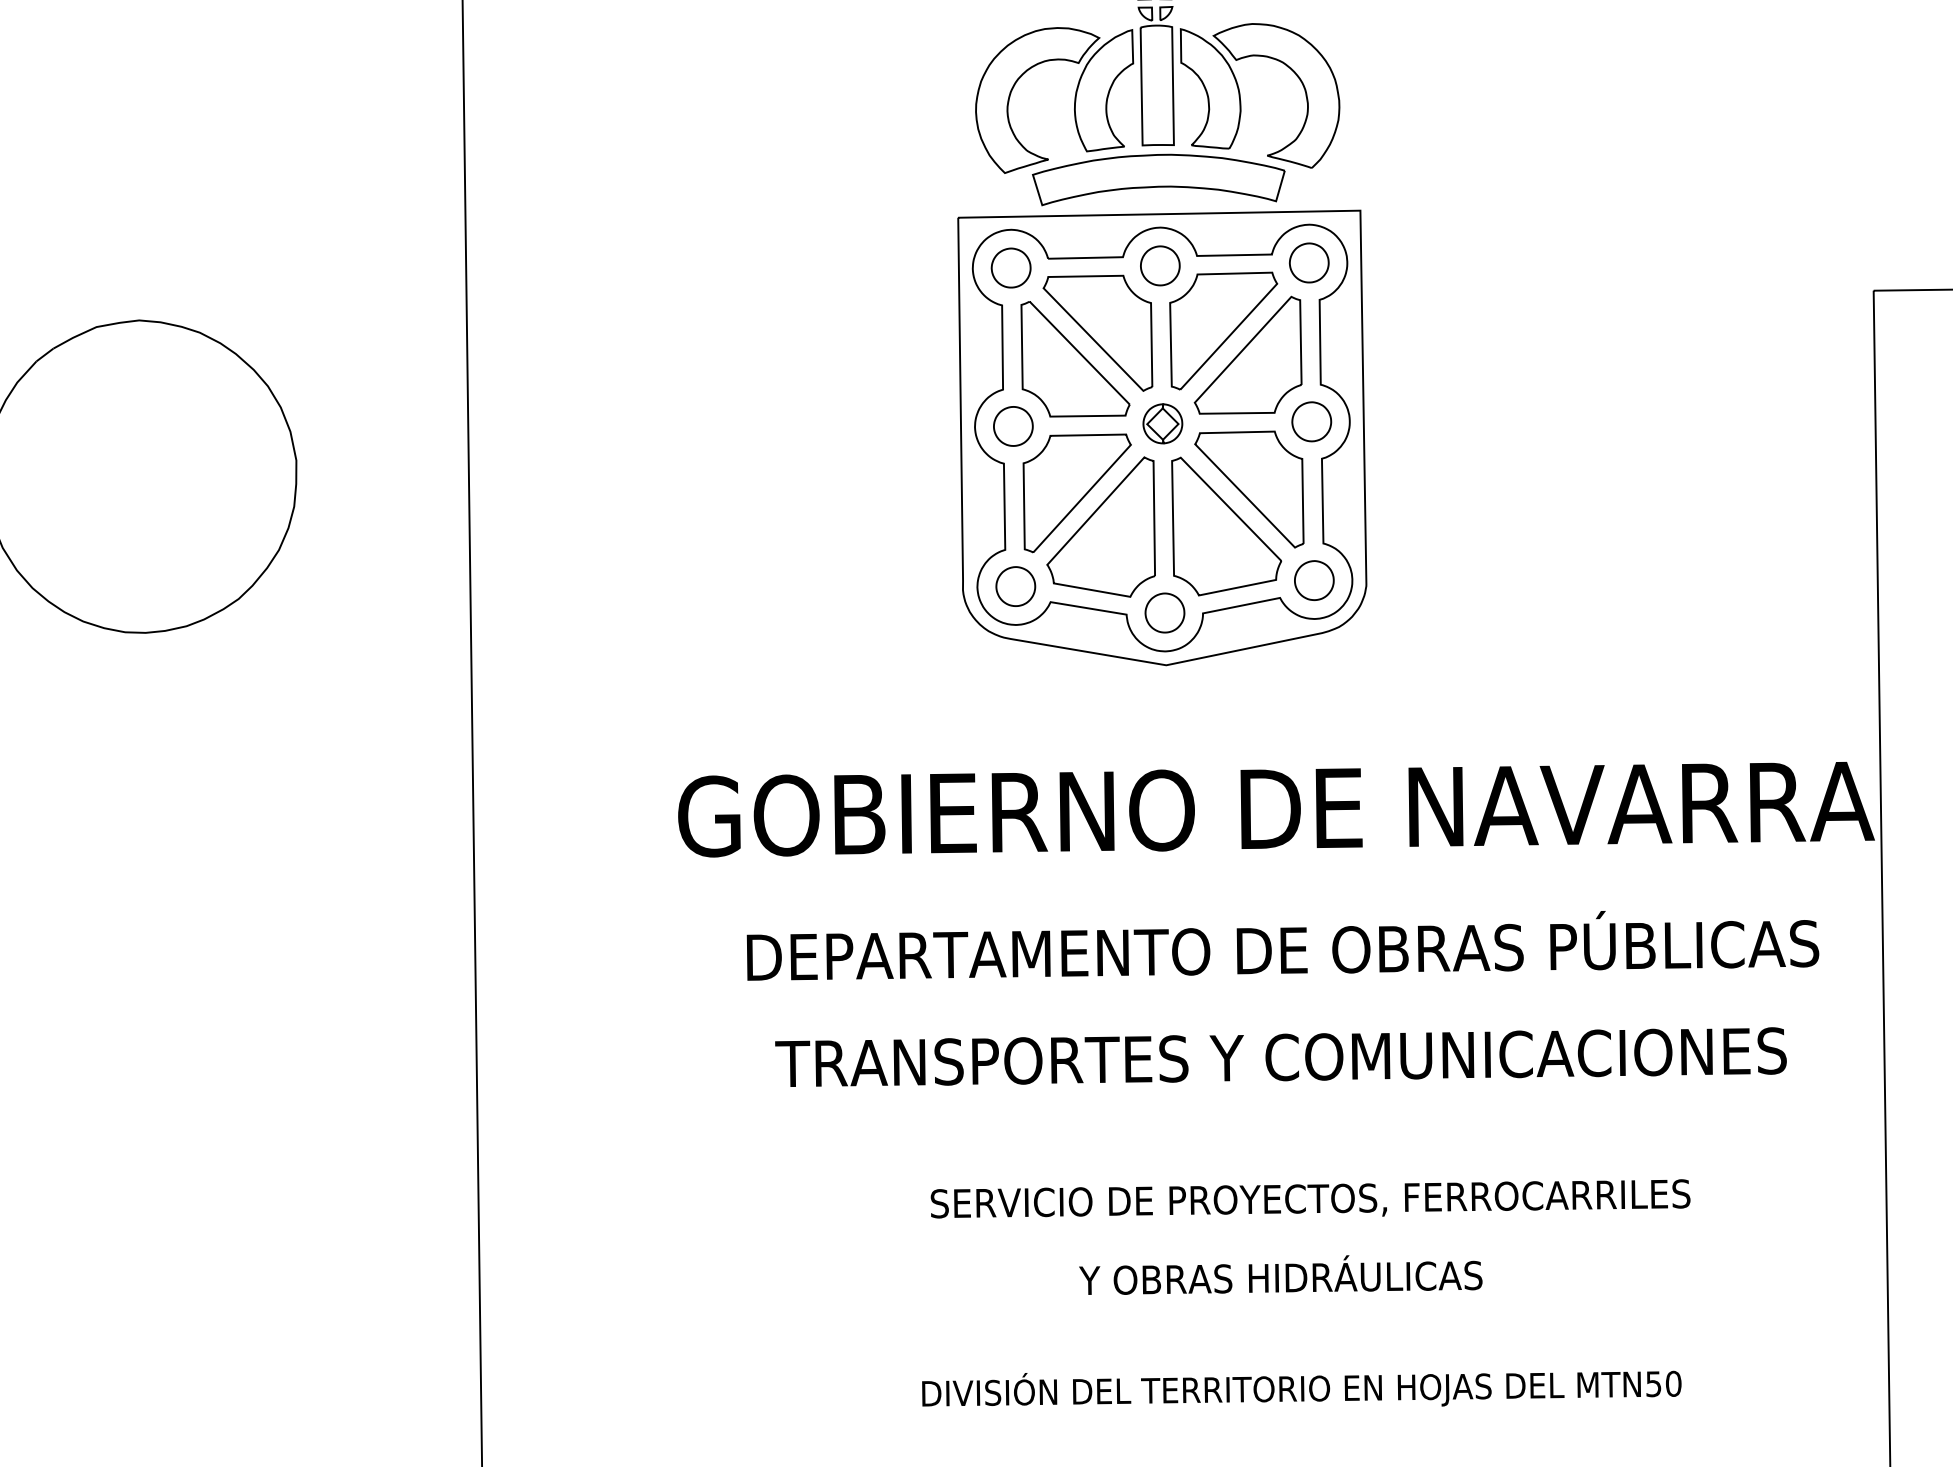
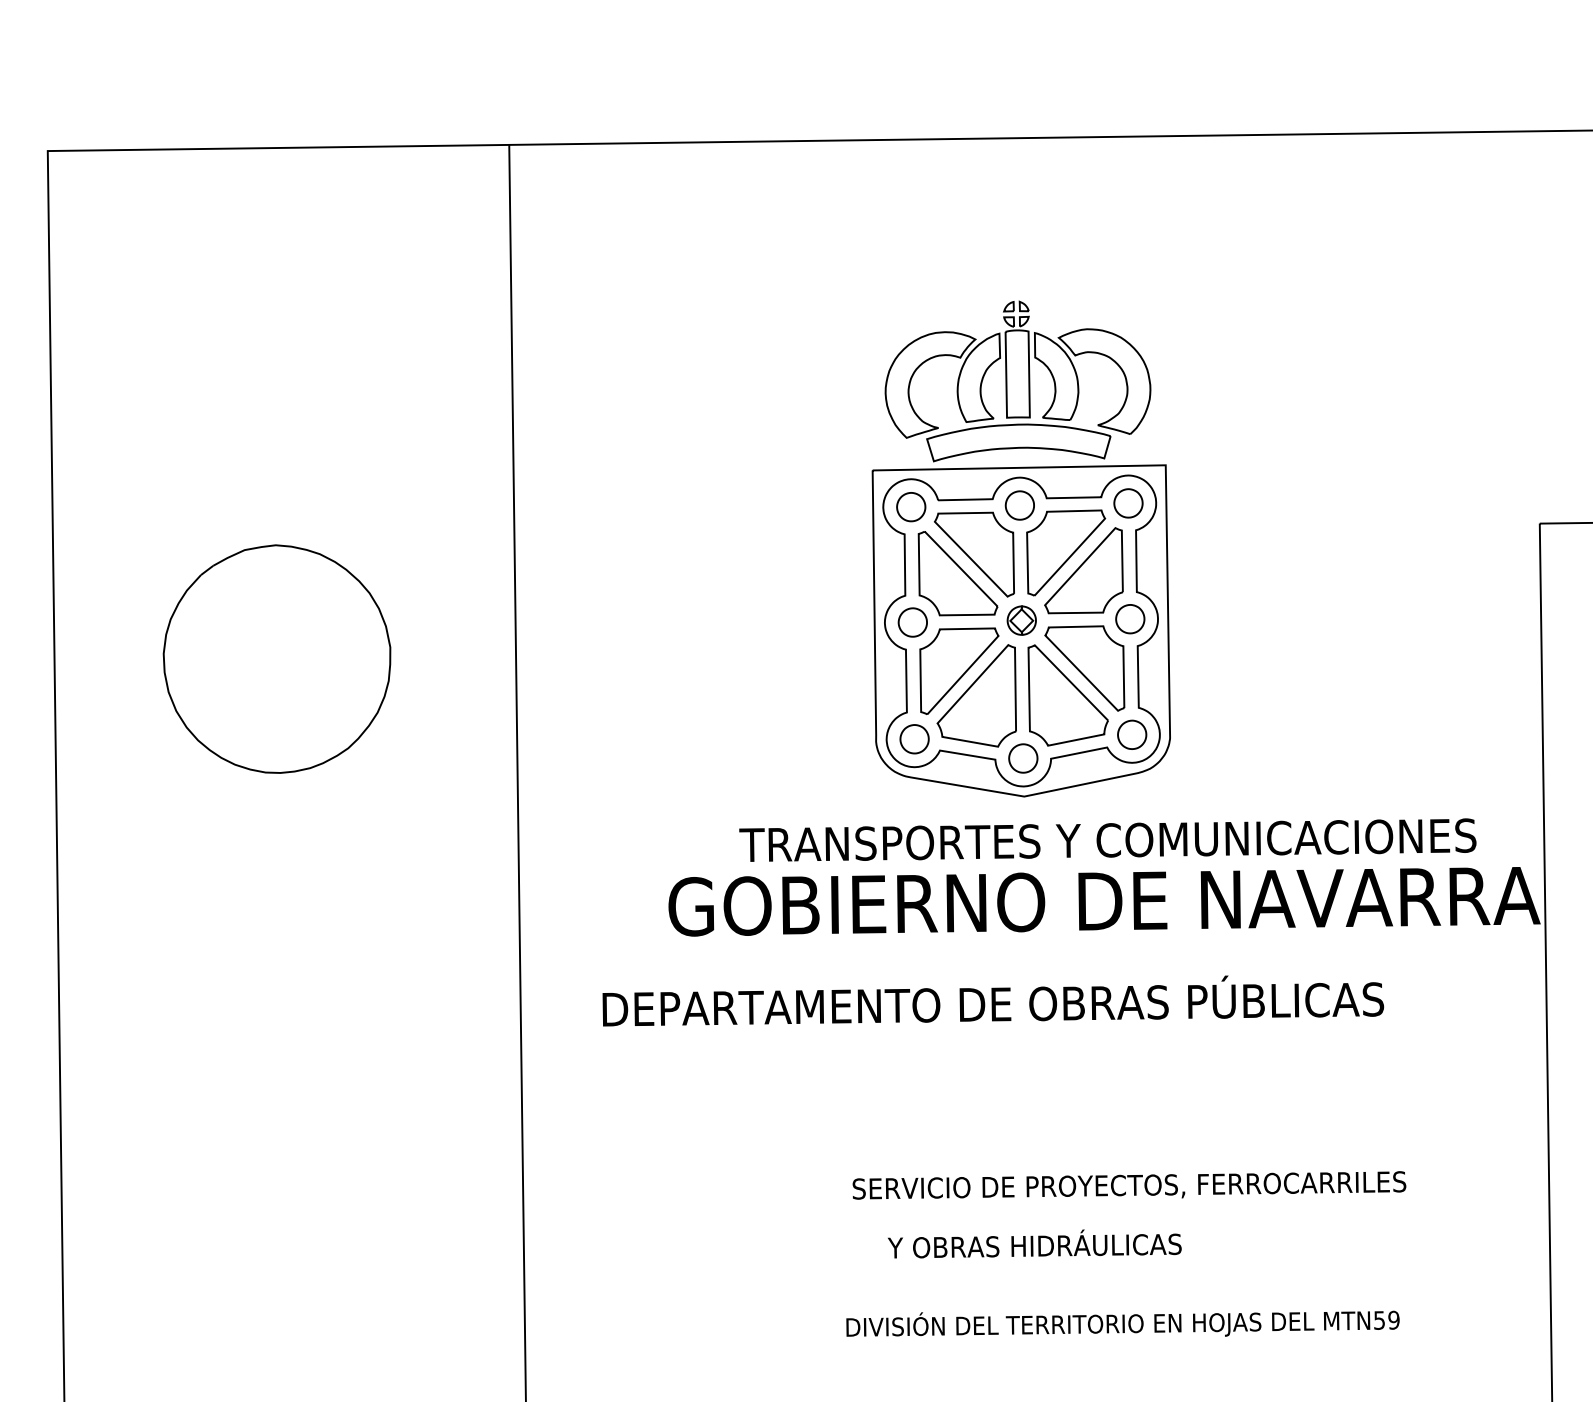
text: (1283, 945) -> (993, 1000), moved
text: (1280, 1056) -> (1107, 839), moved
text: (1280, 1274) -> (1034, 1243), moved
text: (1672, 1384) -> (1393, 1320), MTN50 -> MTN59

